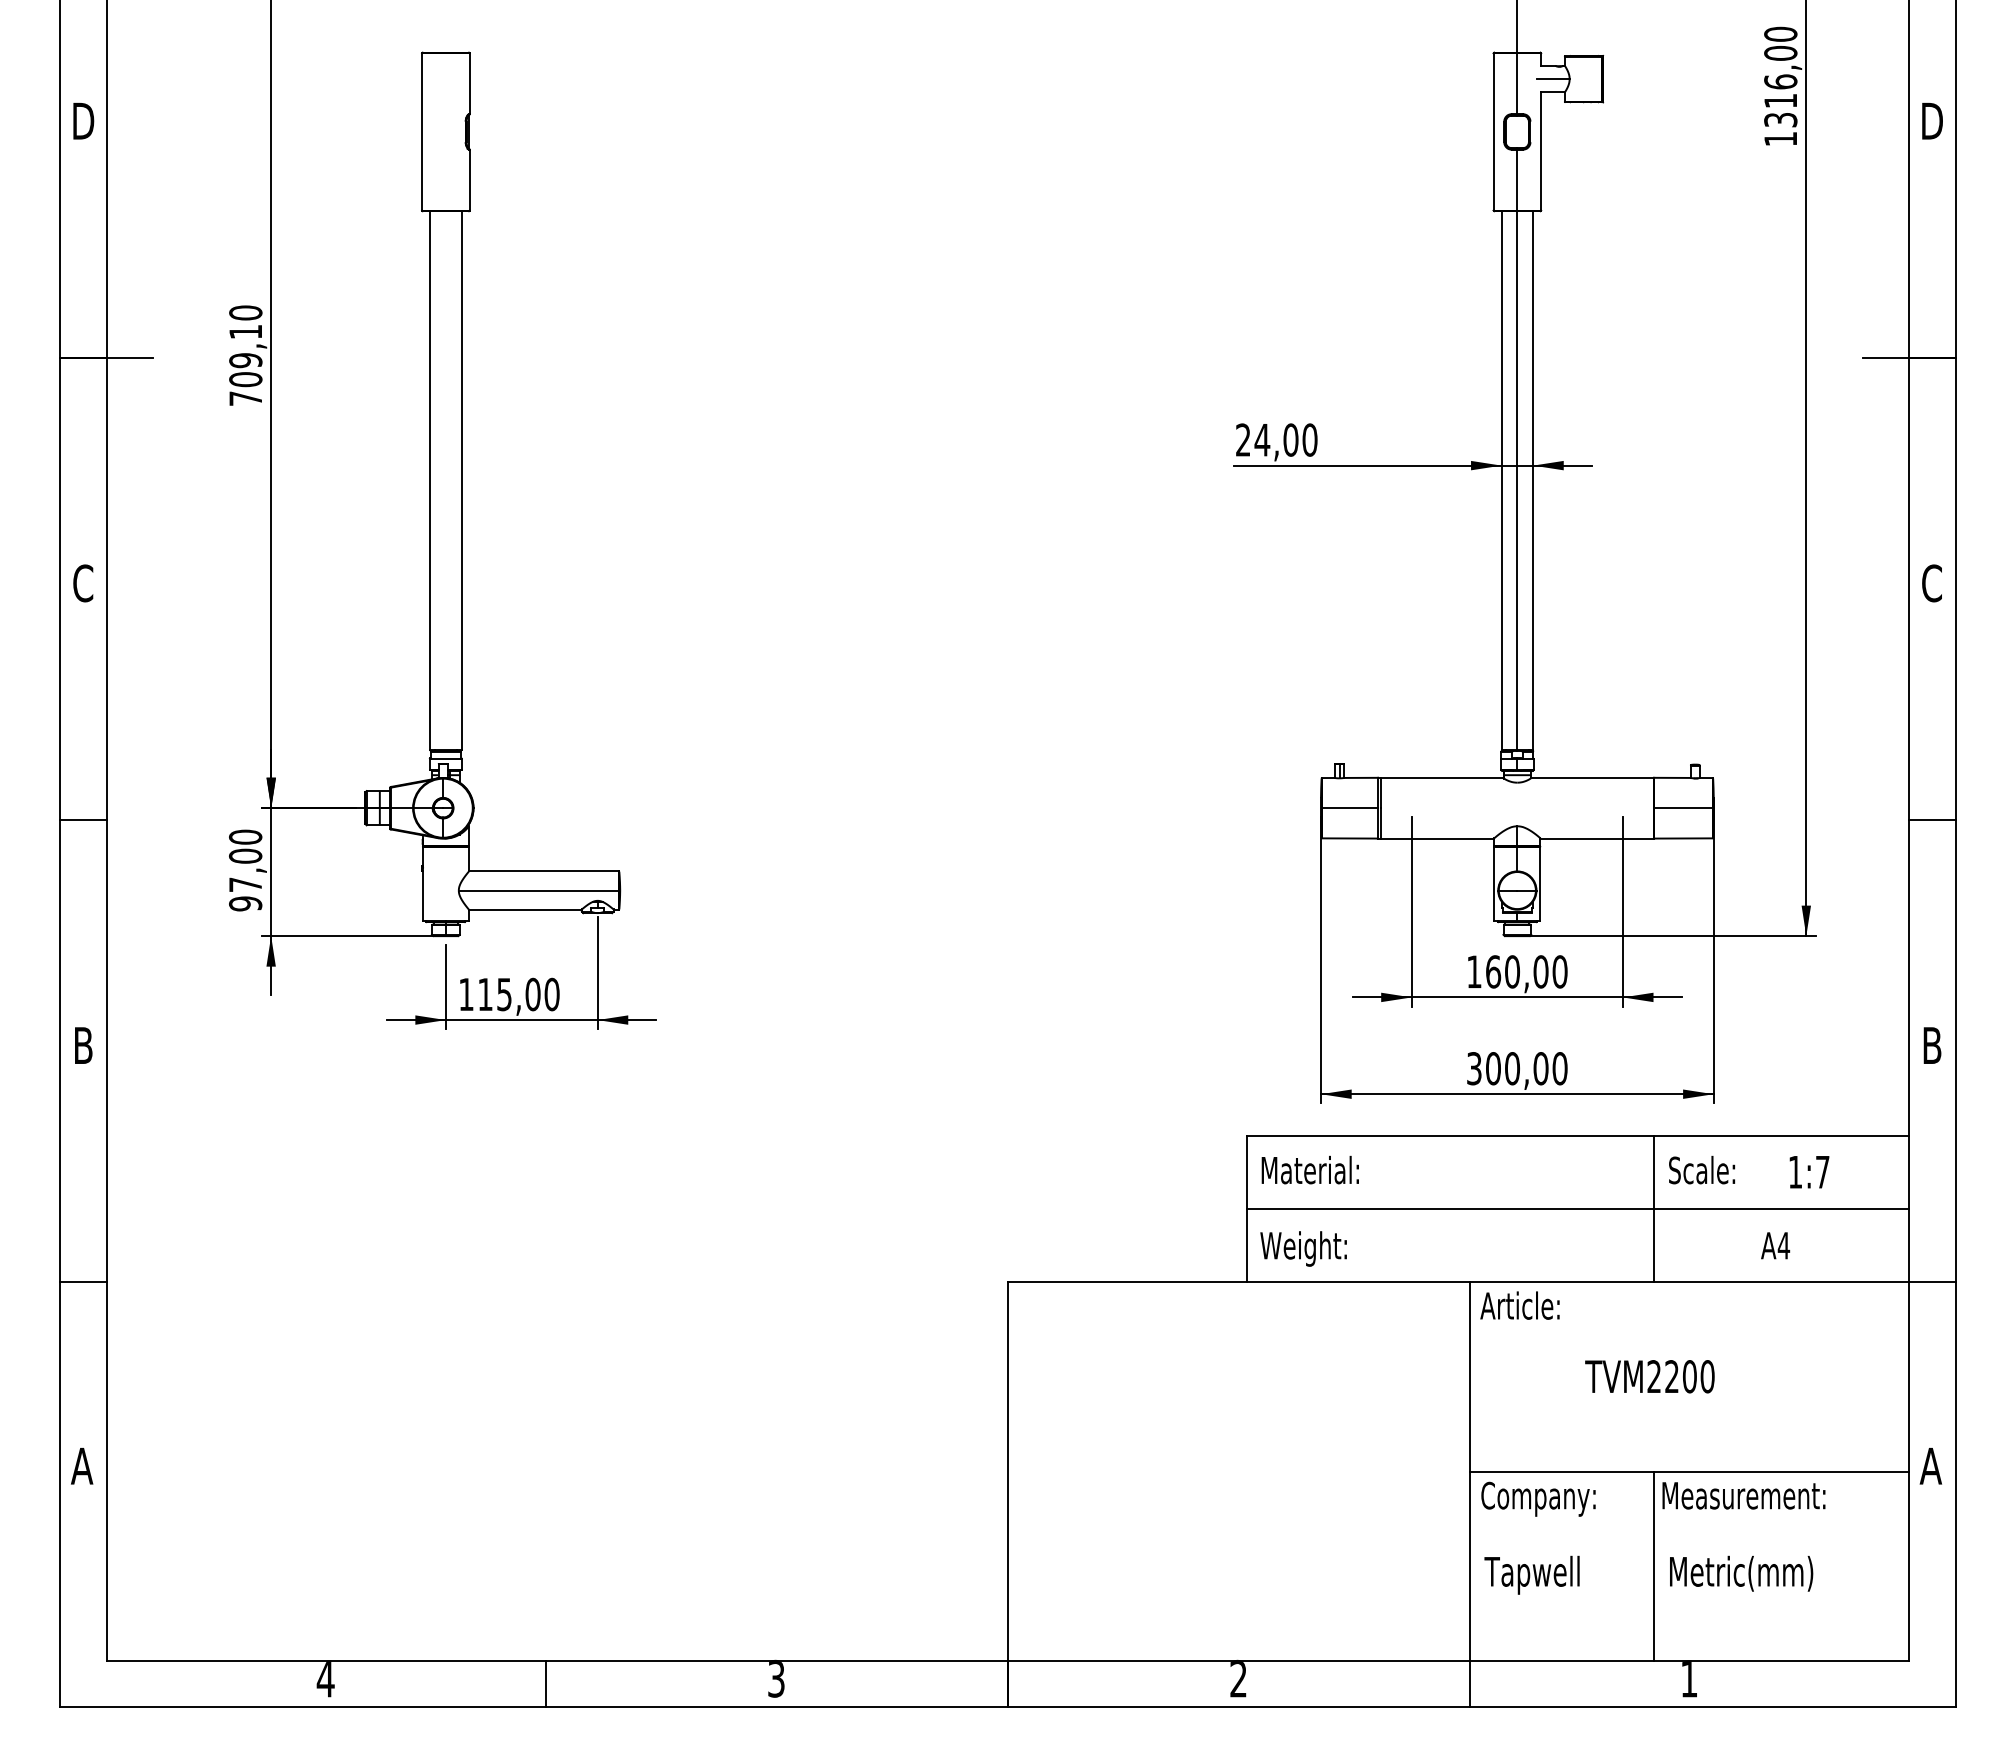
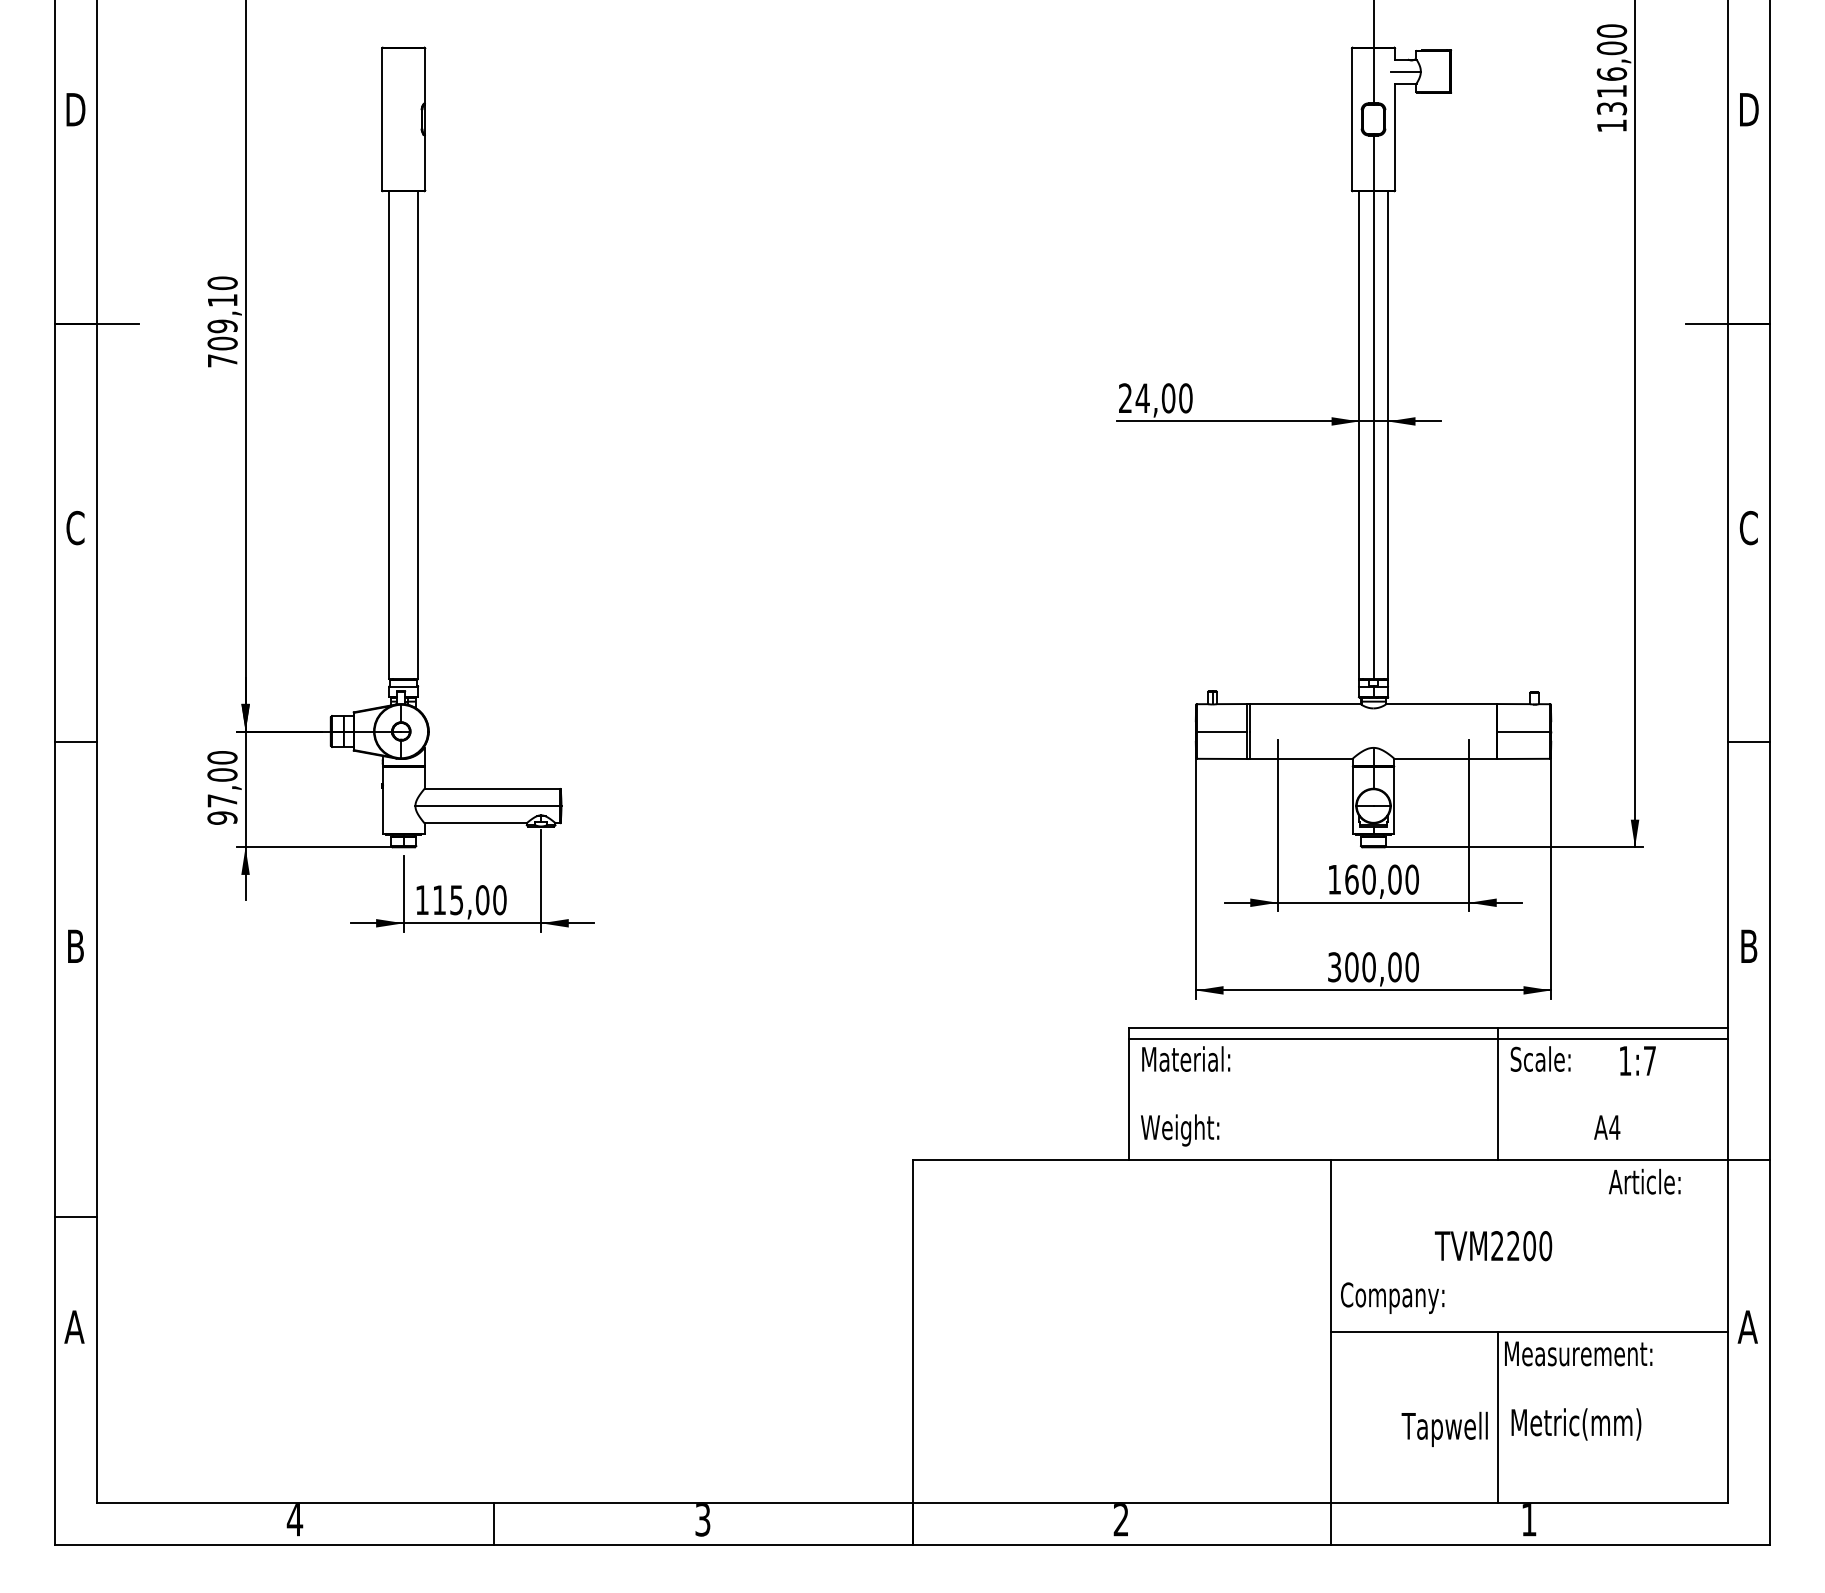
line: (1578, 1209) -> (1428, 1039), moved
line: (83, 1282) -> (75, 1217), moved
text: (1519, 1305) -> (1644, 1181), moved
text: (1538, 1498) -> (1392, 1297), moved
text: (1531, 1574) -> (1444, 1428), moved

